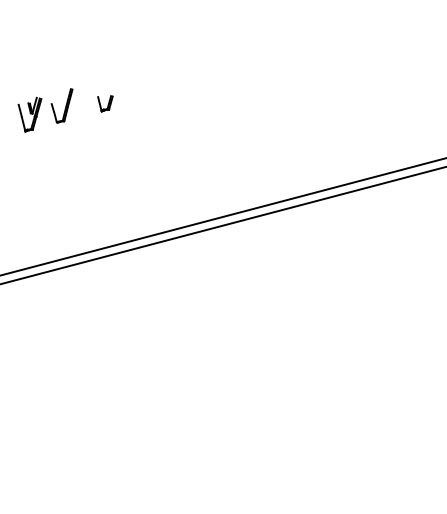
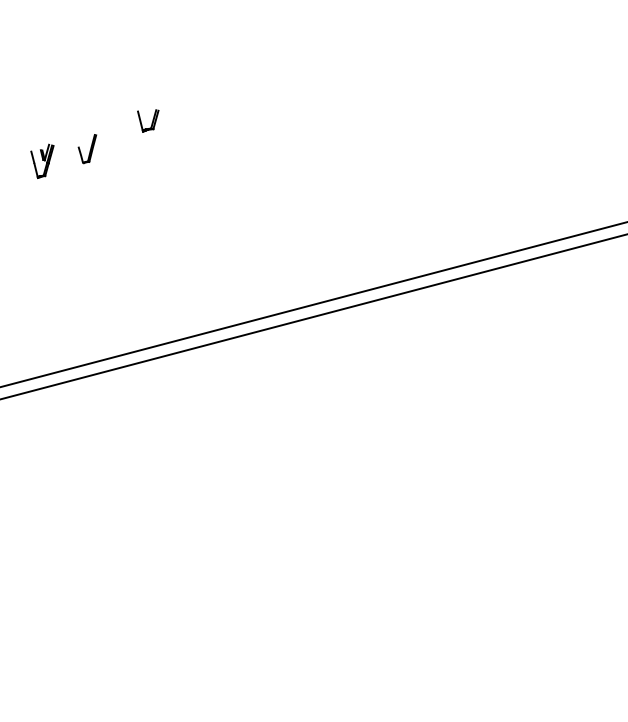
part: (105, 103) -> (148, 120), moved
part: (62, 105) -> (87, 148), size x0.6
part: (30, 114) -> (42, 161), size x0.7

